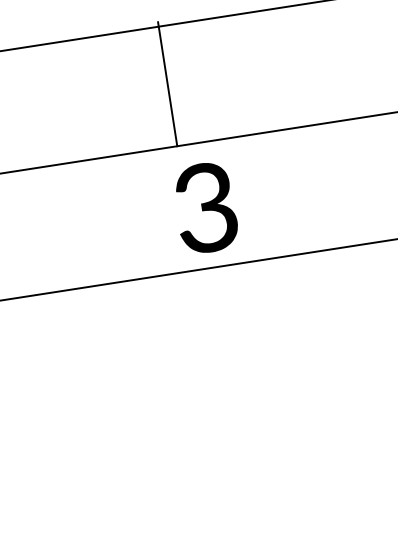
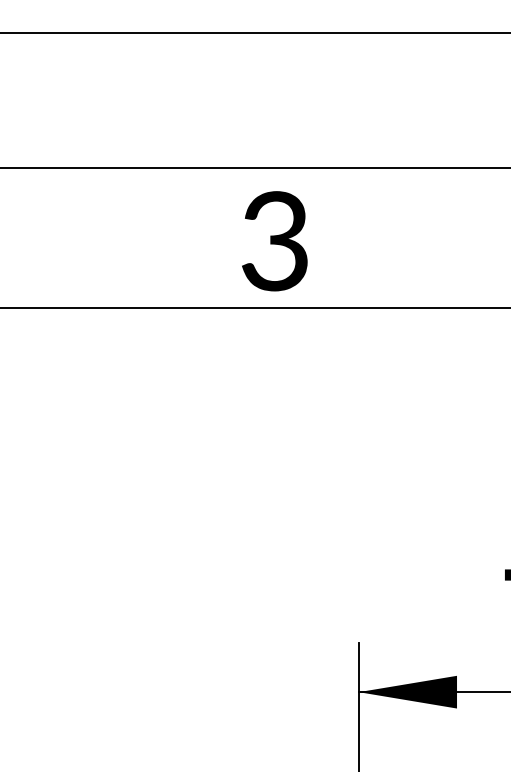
line: (167, 83) -> (227, 97), removed
text: (205, 208) -> (274, 241), moved

